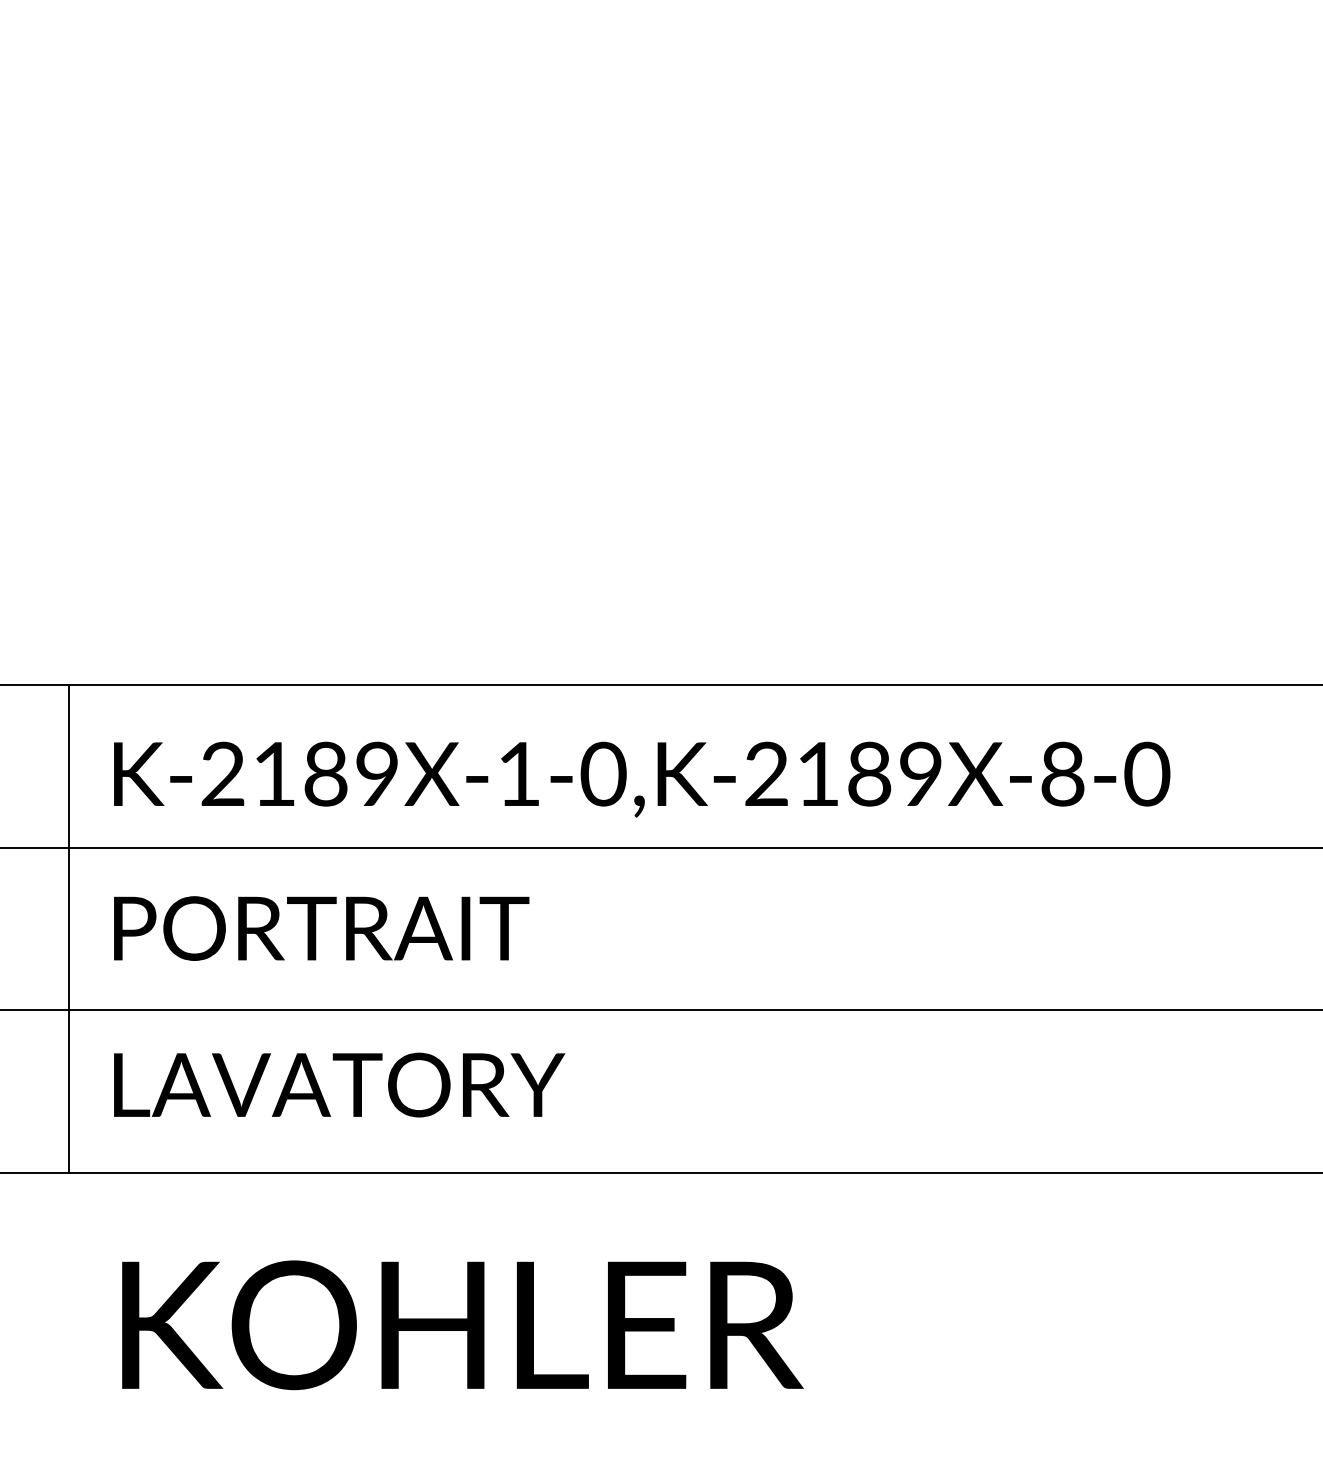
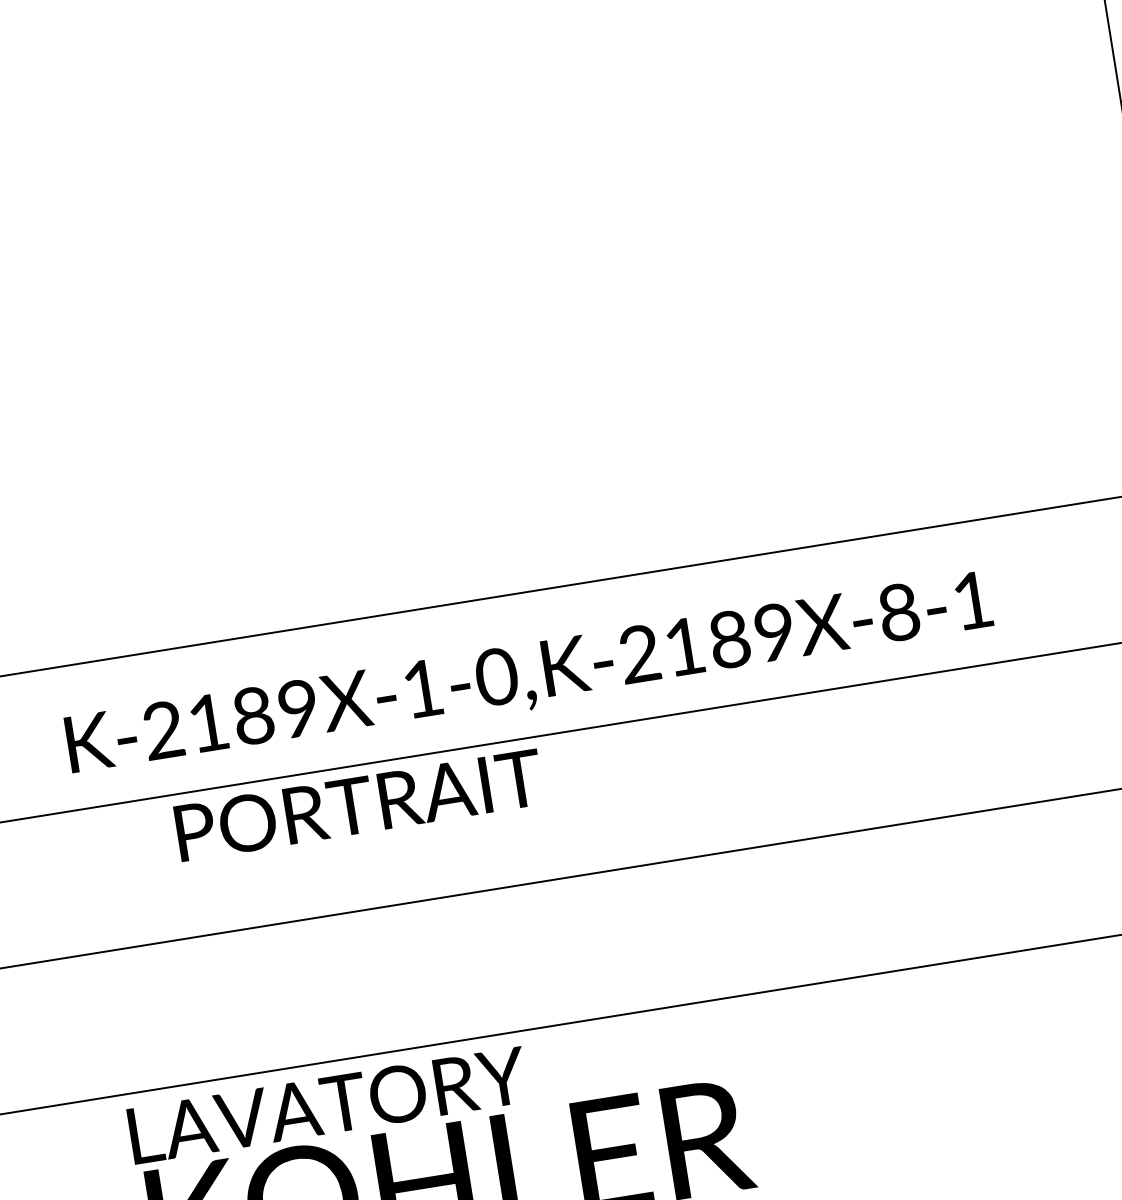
text: (1147, 773) -> (973, 599), K-2189X-1-0,K-2189X-8-0 -> K-2189X-1-0,K-2189X-8-1
line: (69, 928) -> (50, 887), removed
text: (321, 928) -> (359, 805), moved
text: (339, 1084) -> (328, 1104), moved

